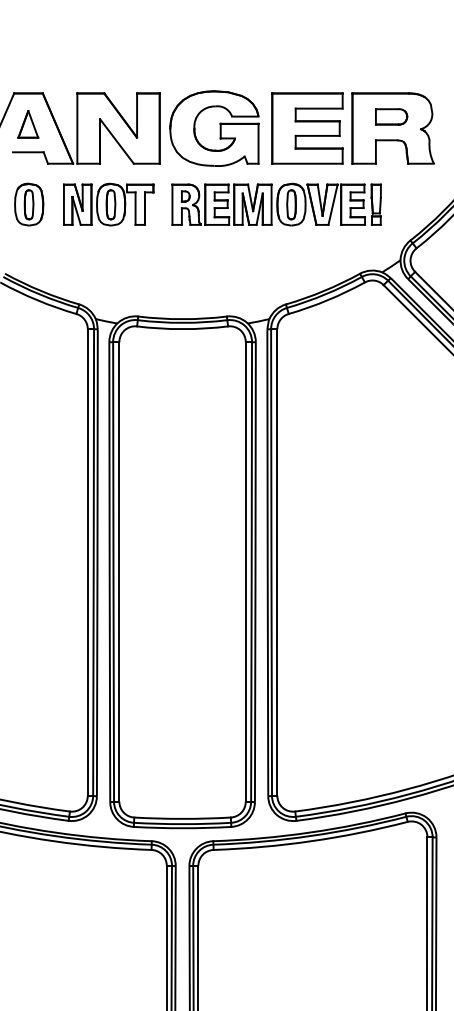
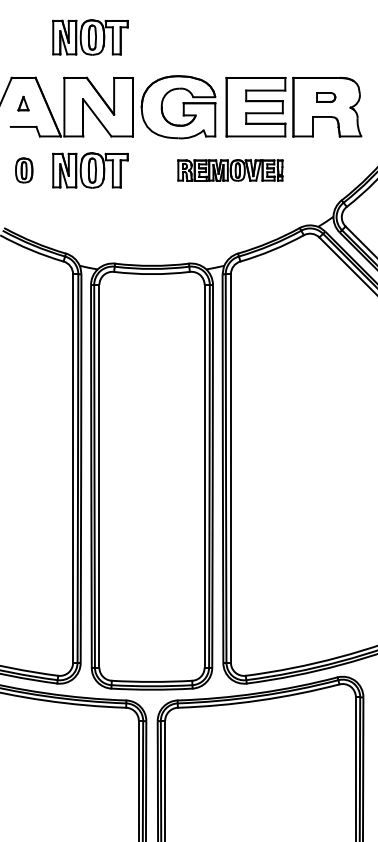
part: (108, 44) -> (90, 37), added
part: (392, 116) -> (326, 97), size x0.7
part: (28, 124) -> (23, 103), size x0.6
part: (28, 204) -> (23, 170), size x0.7
part: (276, 204) -> (230, 170), size x0.6

